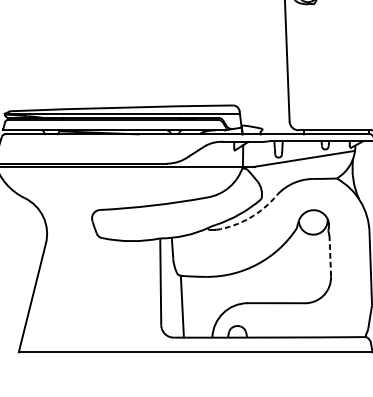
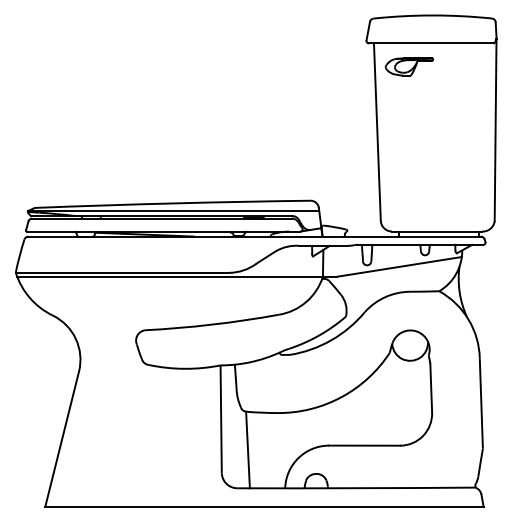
arc: (249, 218) -> (331, 340), dashed -> solid
line: (330, 256) -> (431, 387), dashed -> solid

